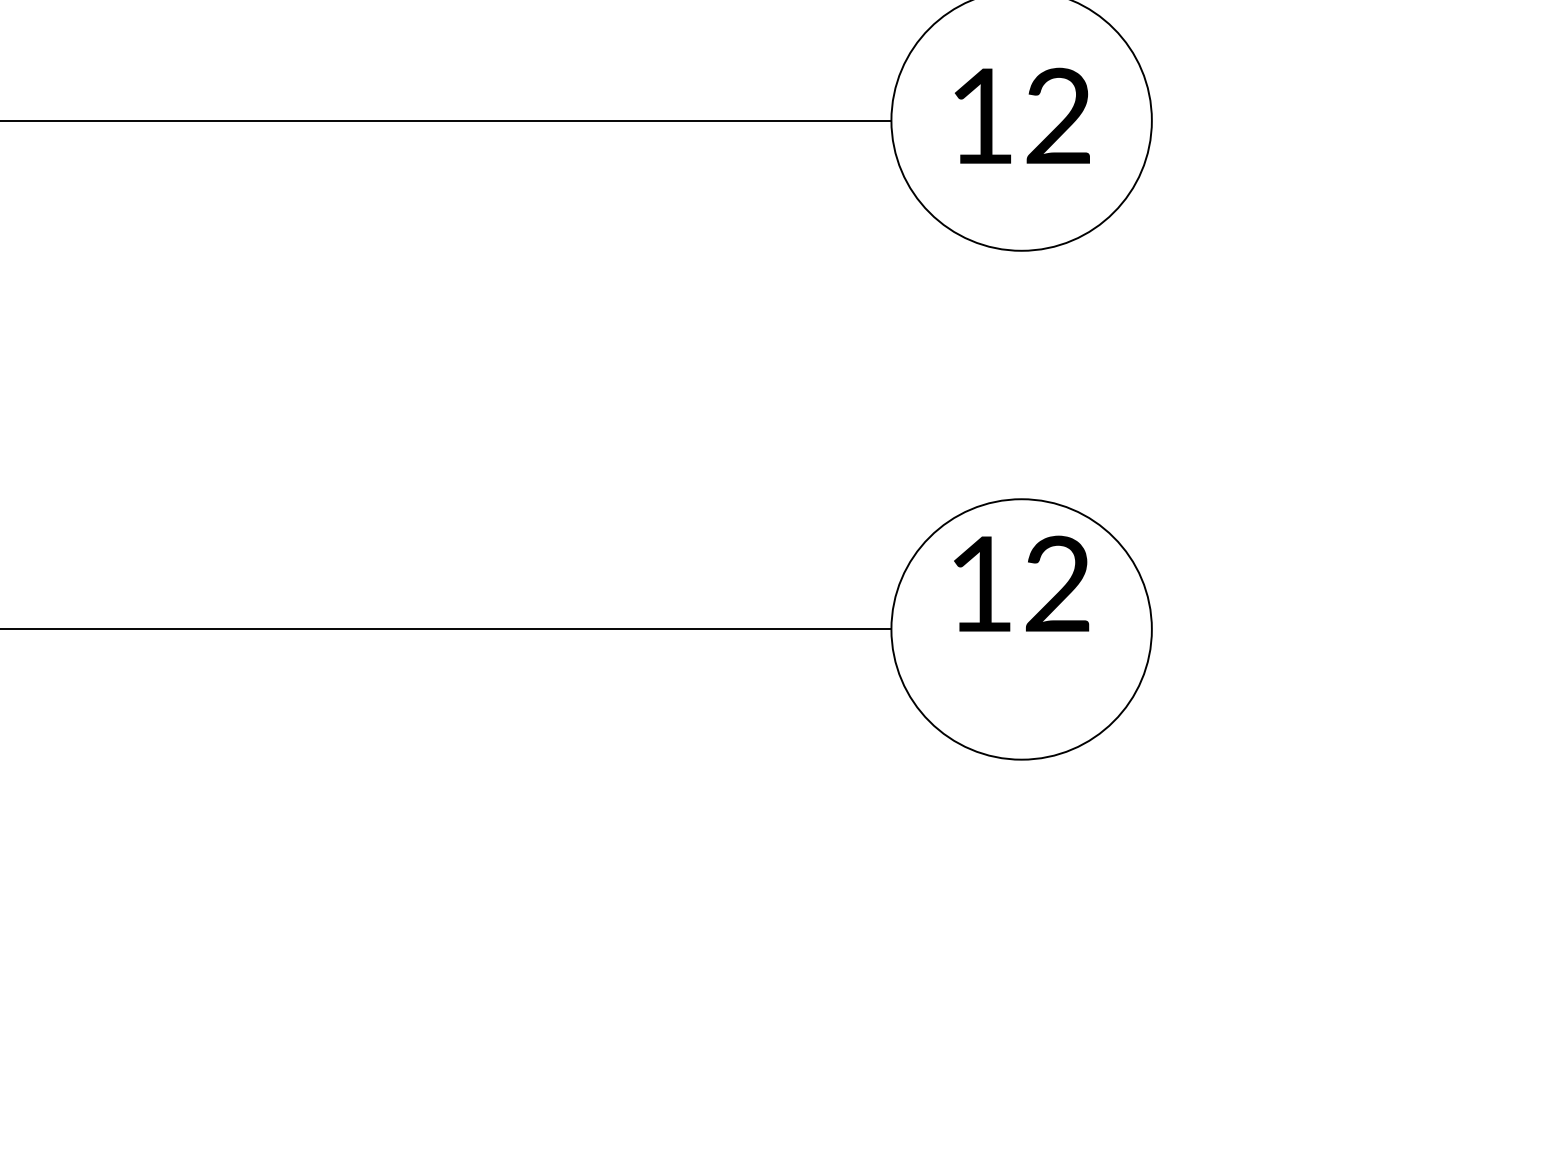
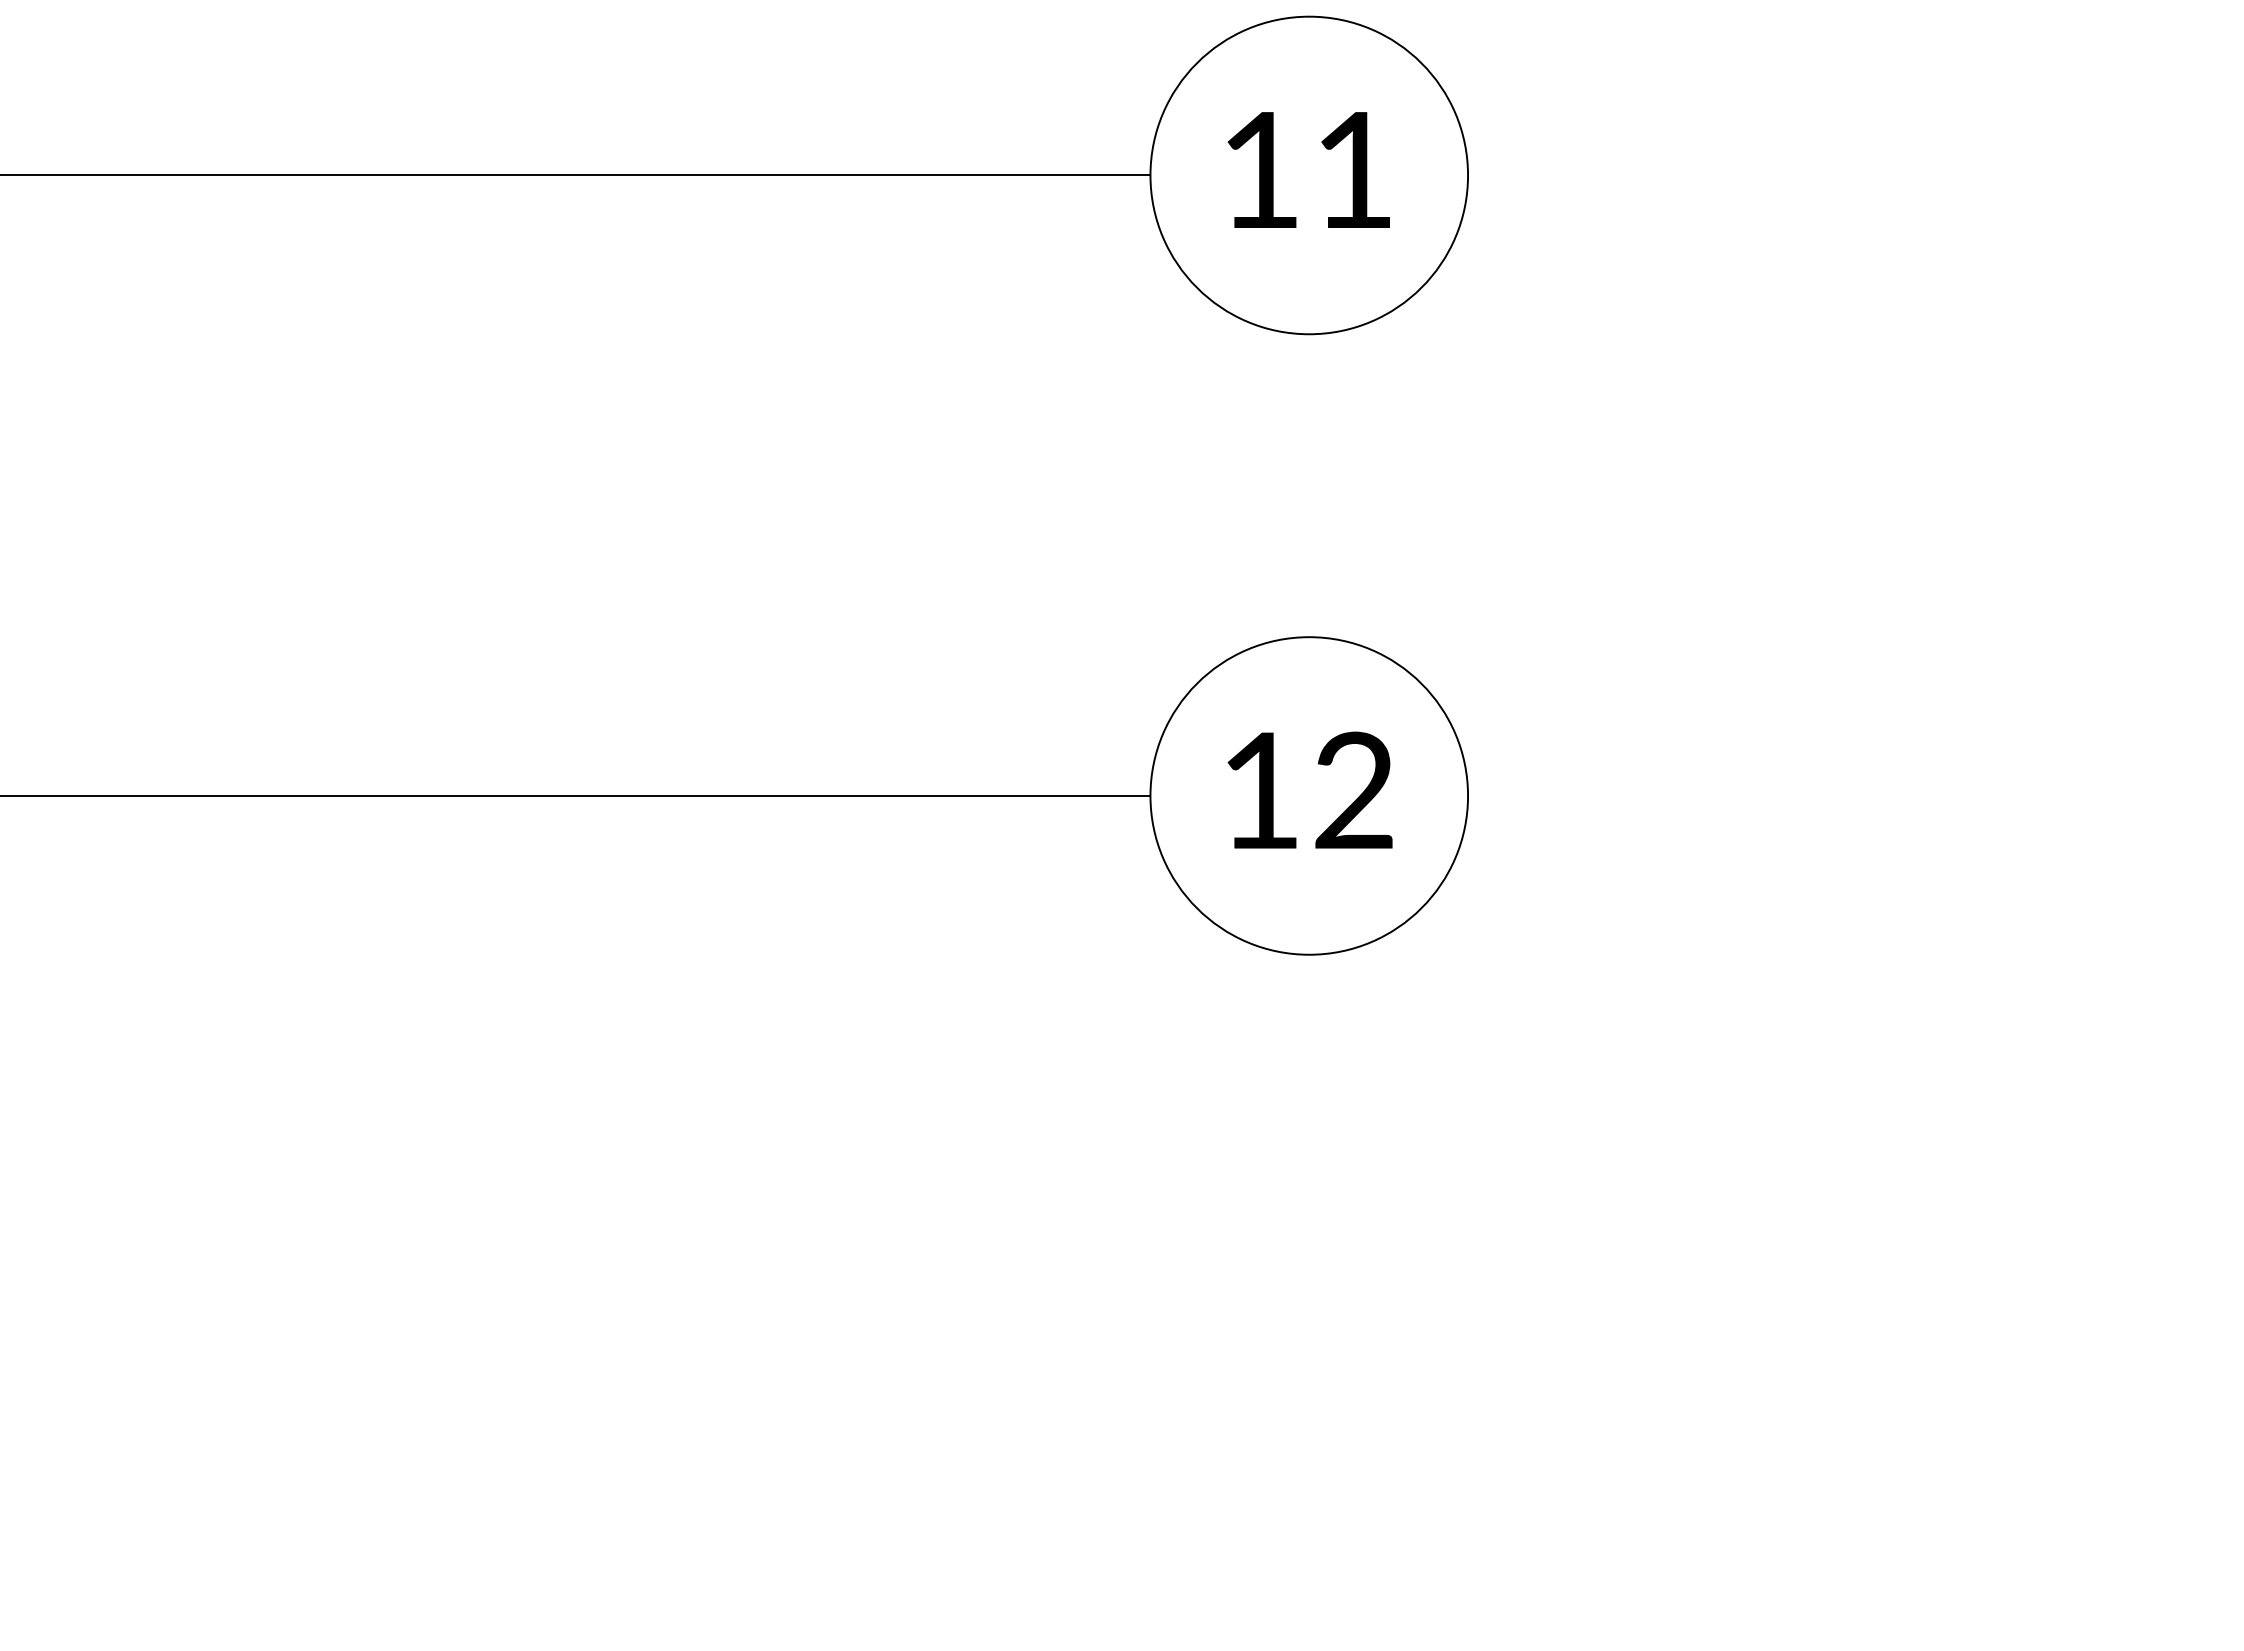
text: (1057, 115) -> (1353, 169), 12 -> 11
text: (1021, 583) -> (1309, 789), moved

